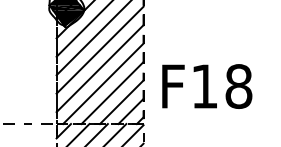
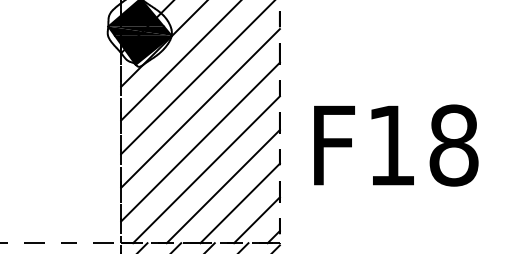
text: (207, 86) -> (396, 145), moved

